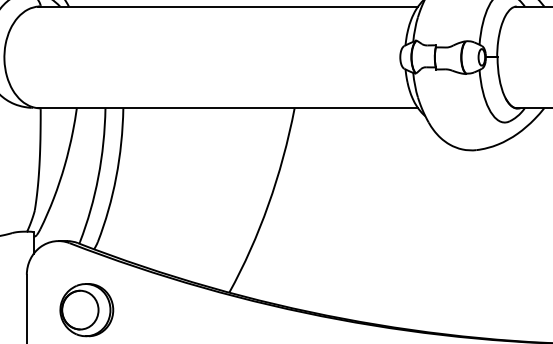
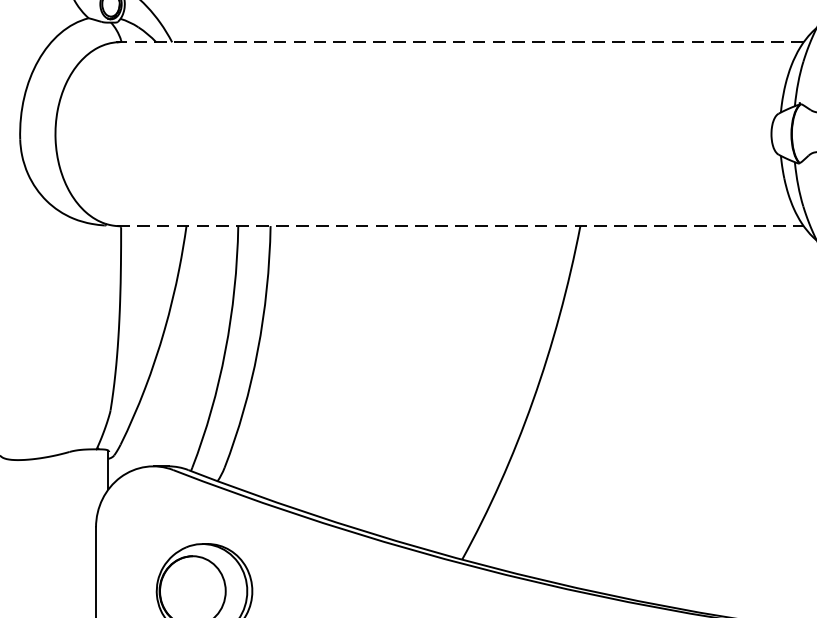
line: (227, 6) -> (458, 42), solid -> dashed
line: (228, 108) -> (460, 226), solid -> dashed

